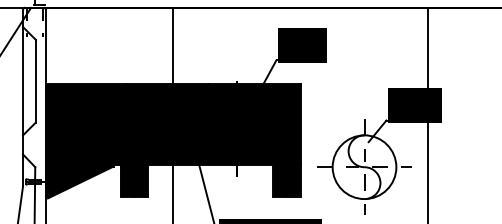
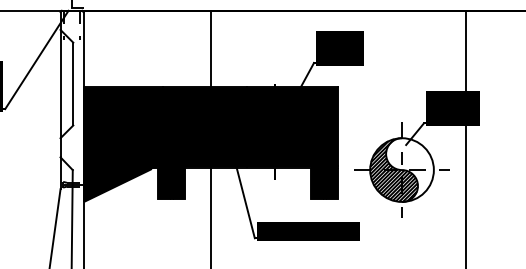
hatch: (355, 166) -> (393, 169), added

